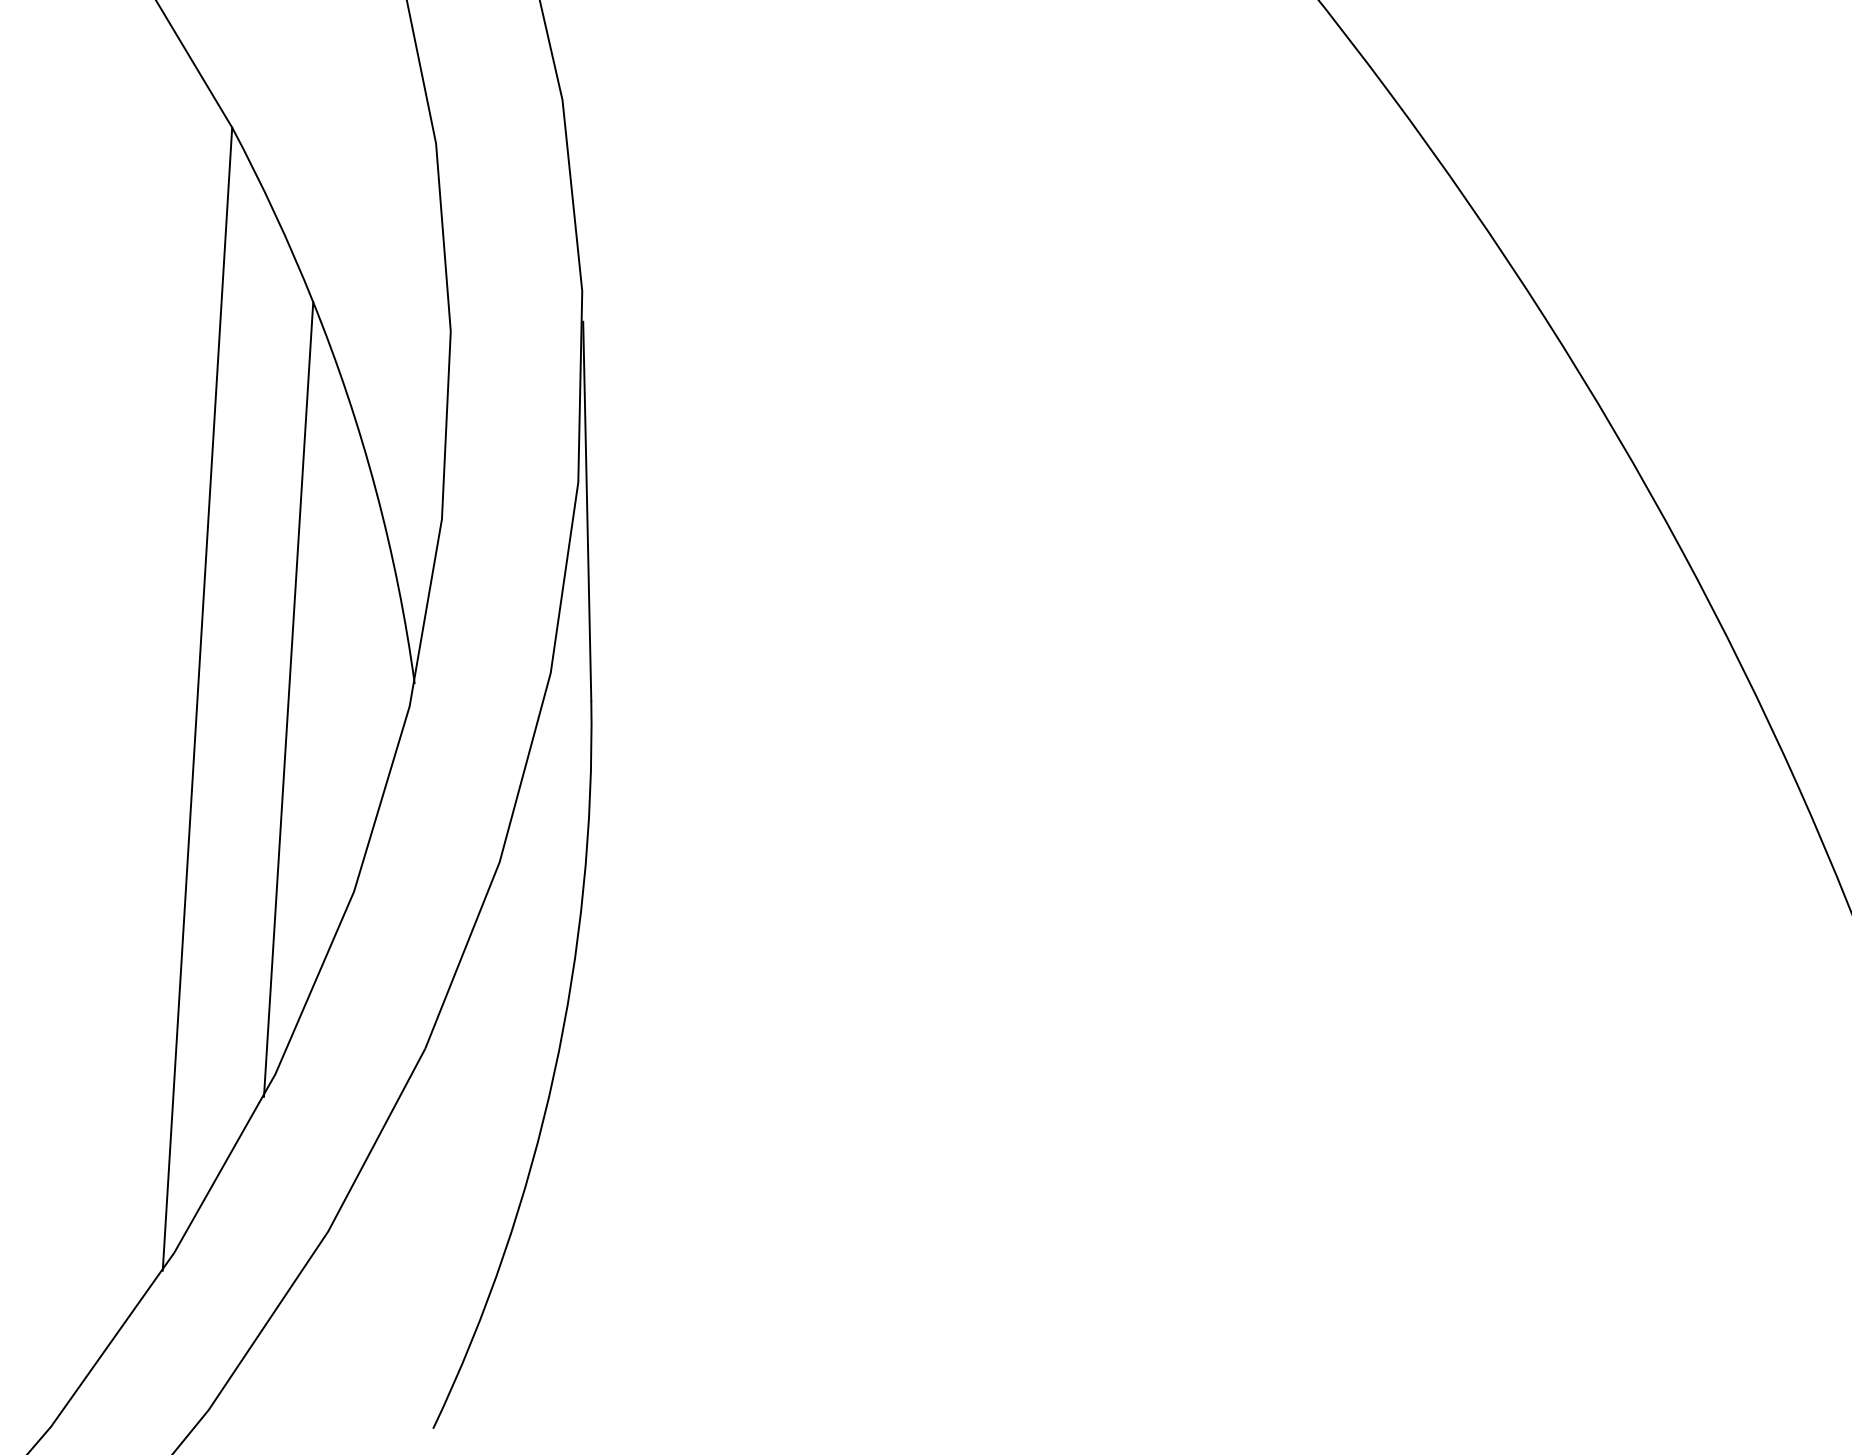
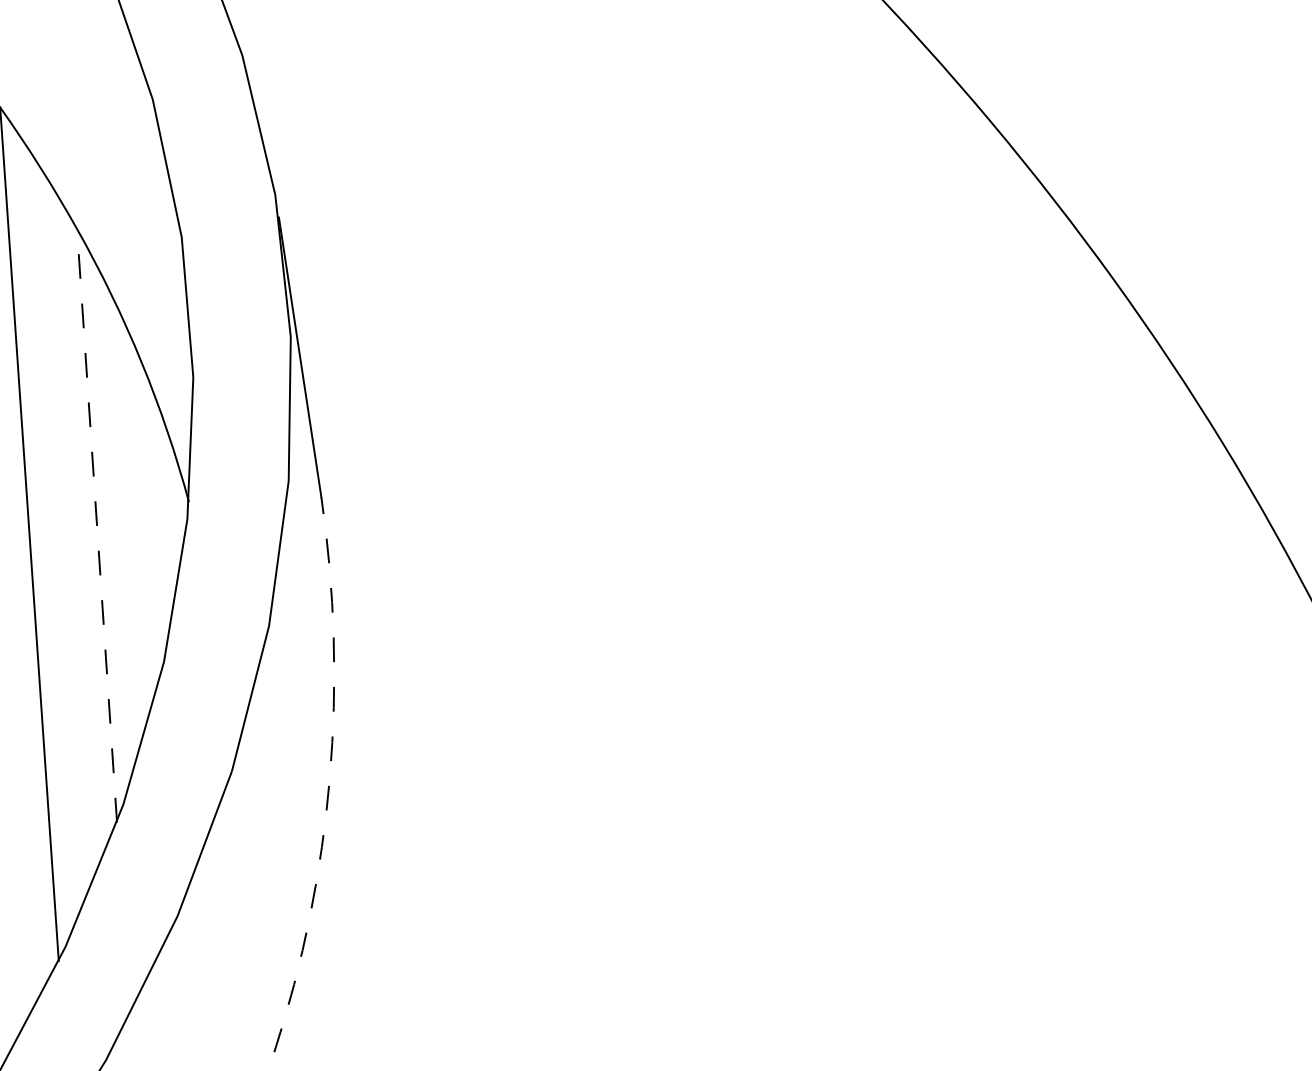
line: (288, 699) -> (96, 525), solid -> dashed
arc: (554, 1073) -> (330, 777), solid -> dashed

